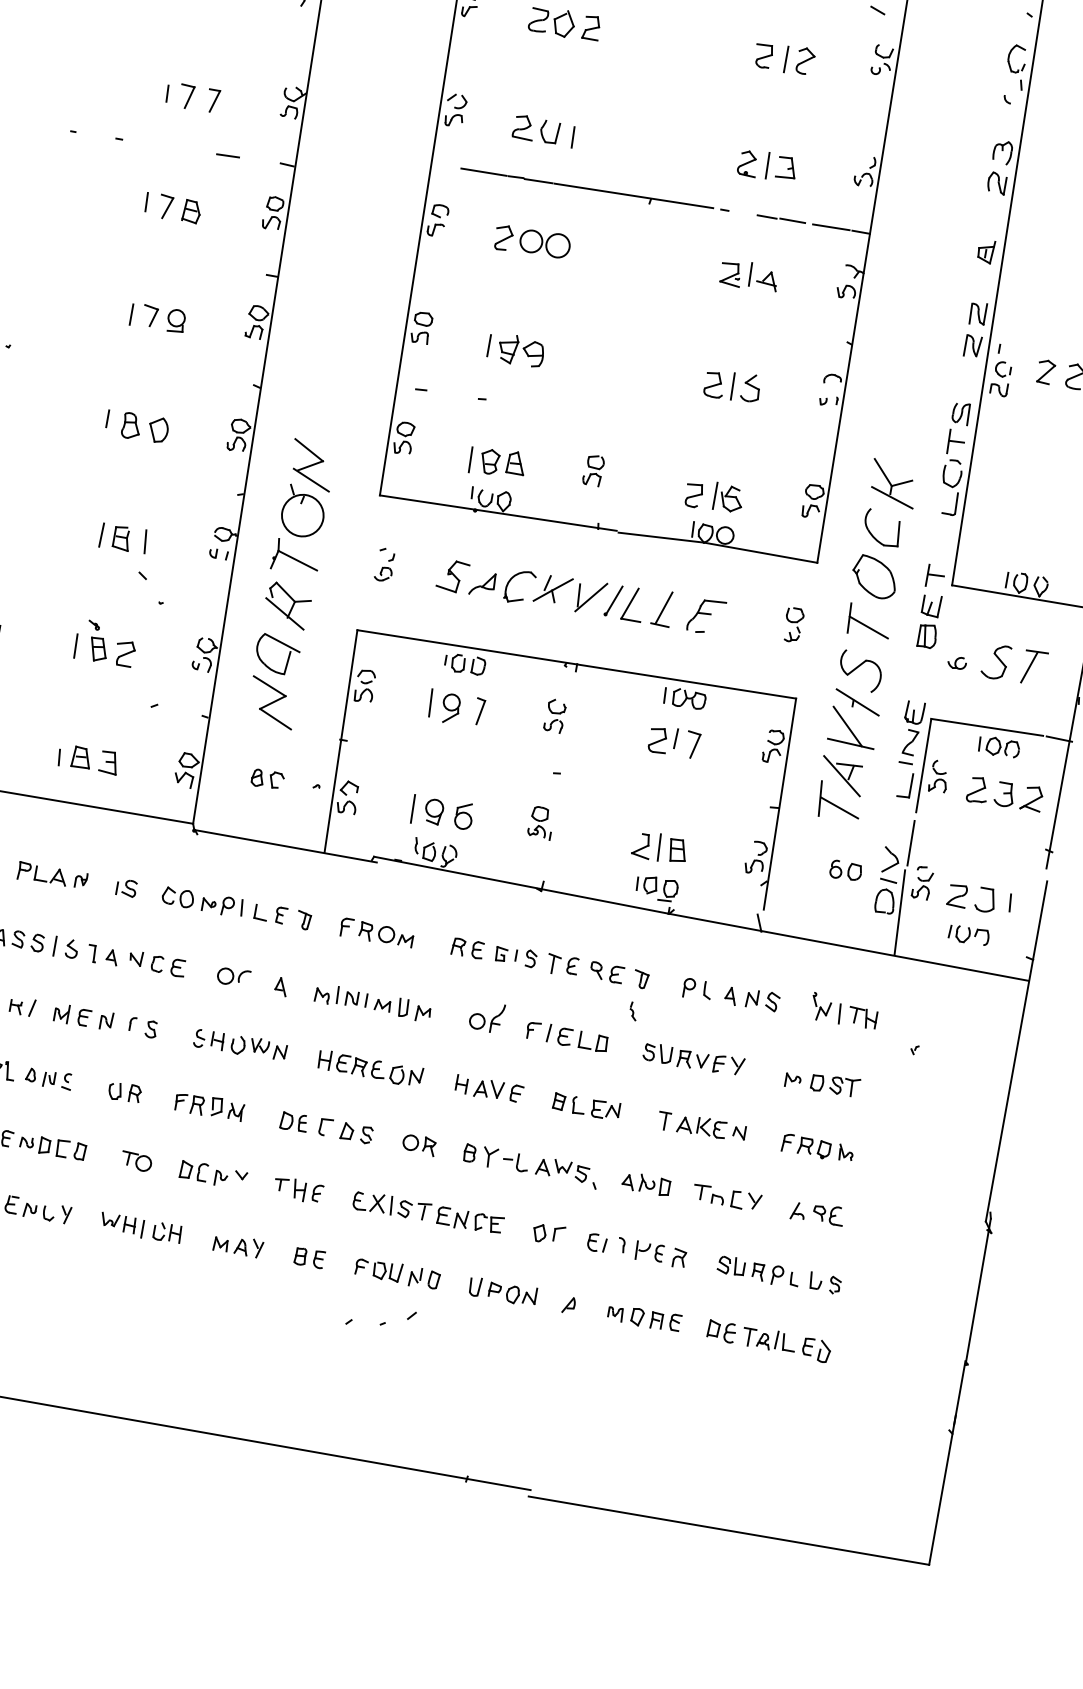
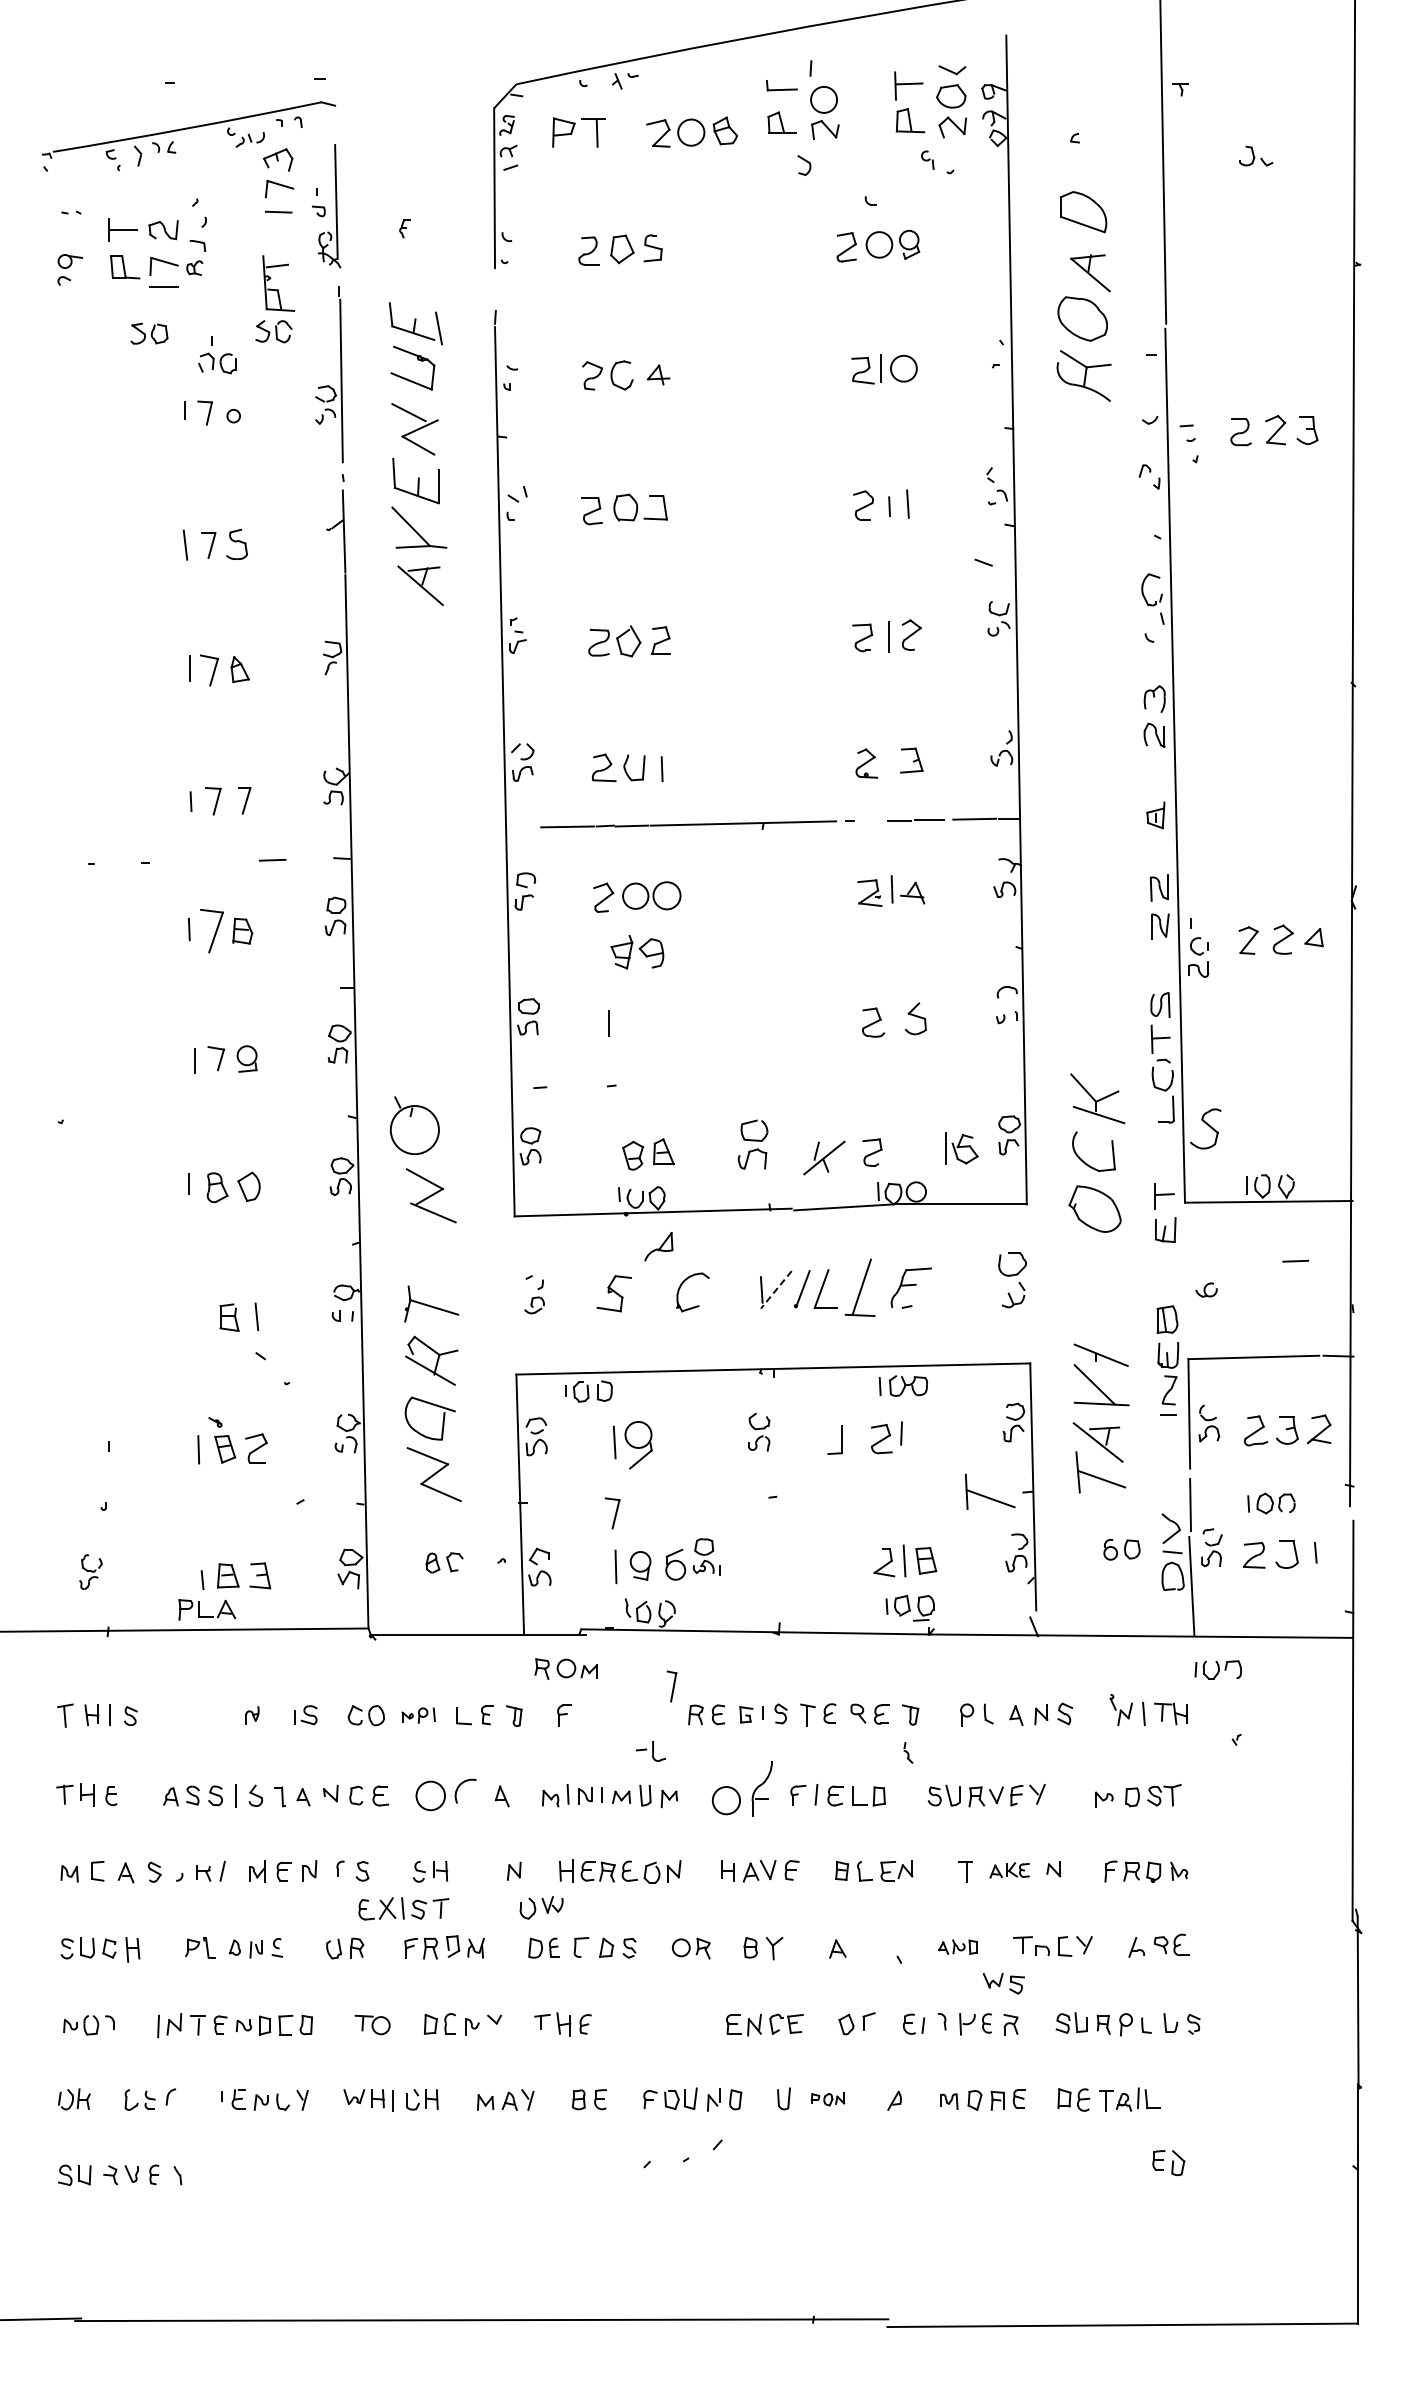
line: (767, 165) -> (889, 761), removed
part: (165, 207) -> (211, 931), size x1.6
part: (521, 351) -> (637, 952), moved
line: (732, 386) -> (894, 1020), removed
line: (470, 459) -> (610, 1156), removed
part: (593, 470) -> (753, 1144), size x1.4
part: (728, 497) -> (961, 1148), moved
part: (303, 511) -> (414, 1125), moved
line: (101, 534) -> (205, 1317), removed
part: (482, 583) -> (658, 1246), moved
part: (553, 589) -> (824, 1157), moved
line: (590, 597) -> (775, 1290), solid -> dashed
part: (662, 608) -> (859, 1287), size x1.4
part: (869, 621) -> (990, 1491), moved
part: (792, 625) -> (1011, 1280), size x1.4
part: (927, 636) -> (1167, 1319), moved
part: (996, 661) -> (1205, 1128), moved
part: (464, 664) -> (588, 1391), moved
line: (1029, 667) -> (1289, 1280), removed
part: (860, 671) -> (1097, 1319), removed
part: (450, 708) -> (638, 1444), size x1.4
part: (479, 711) -> (671, 1686), moved
part: (692, 745) -> (612, 1513), moved
part: (999, 747) -> (1271, 1503), moved
part: (910, 785) -> (841, 1439), moved
part: (540, 822) -> (706, 1556), moved
part: (41, 880) -> (207, 1616), moved
part: (222, 905) -> (418, 1715), size x0.7
part: (386, 934) -> (566, 1668), moved
part: (968, 934) -> (1217, 1669), moved
part: (233, 976) -> (445, 1794), size x1.6
part: (487, 1016) -> (742, 1788), size x1.6
part: (250, 1046) -> (541, 1907), moved
part: (701, 1126) -> (1009, 1870), size x0.7
part: (515, 1161) -> (650, 1751), moved
part: (570, 1170) -> (1003, 1983), moved
part: (645, 1183) -> (957, 1946), size x0.7
part: (391, 1205) -> (403, 1908), moved
part: (512, 1293) -> (827, 2098), size x0.6
part: (816, 1350) -> (1168, 2163), moved

